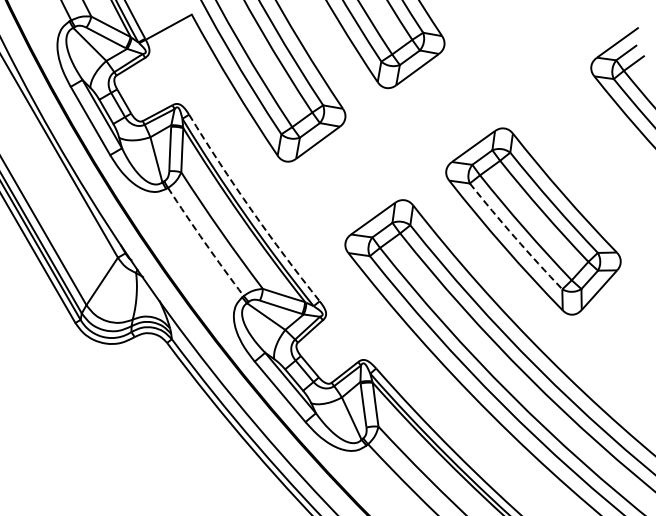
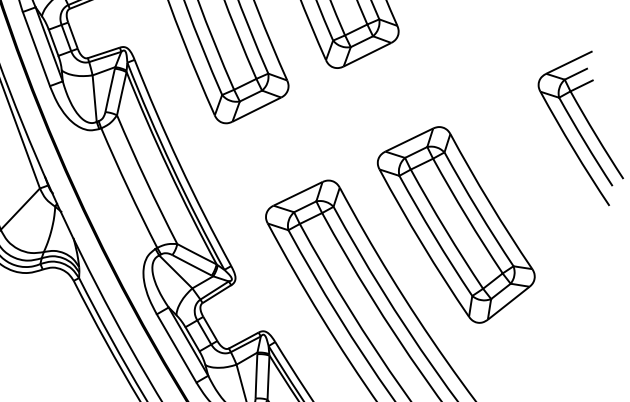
arc: (251, 210) -> (179, 164), dashed -> solid
arc: (514, 237) -> (434, 236), dashed -> solid
arc: (204, 242) -> (127, 188), dashed -> solid

